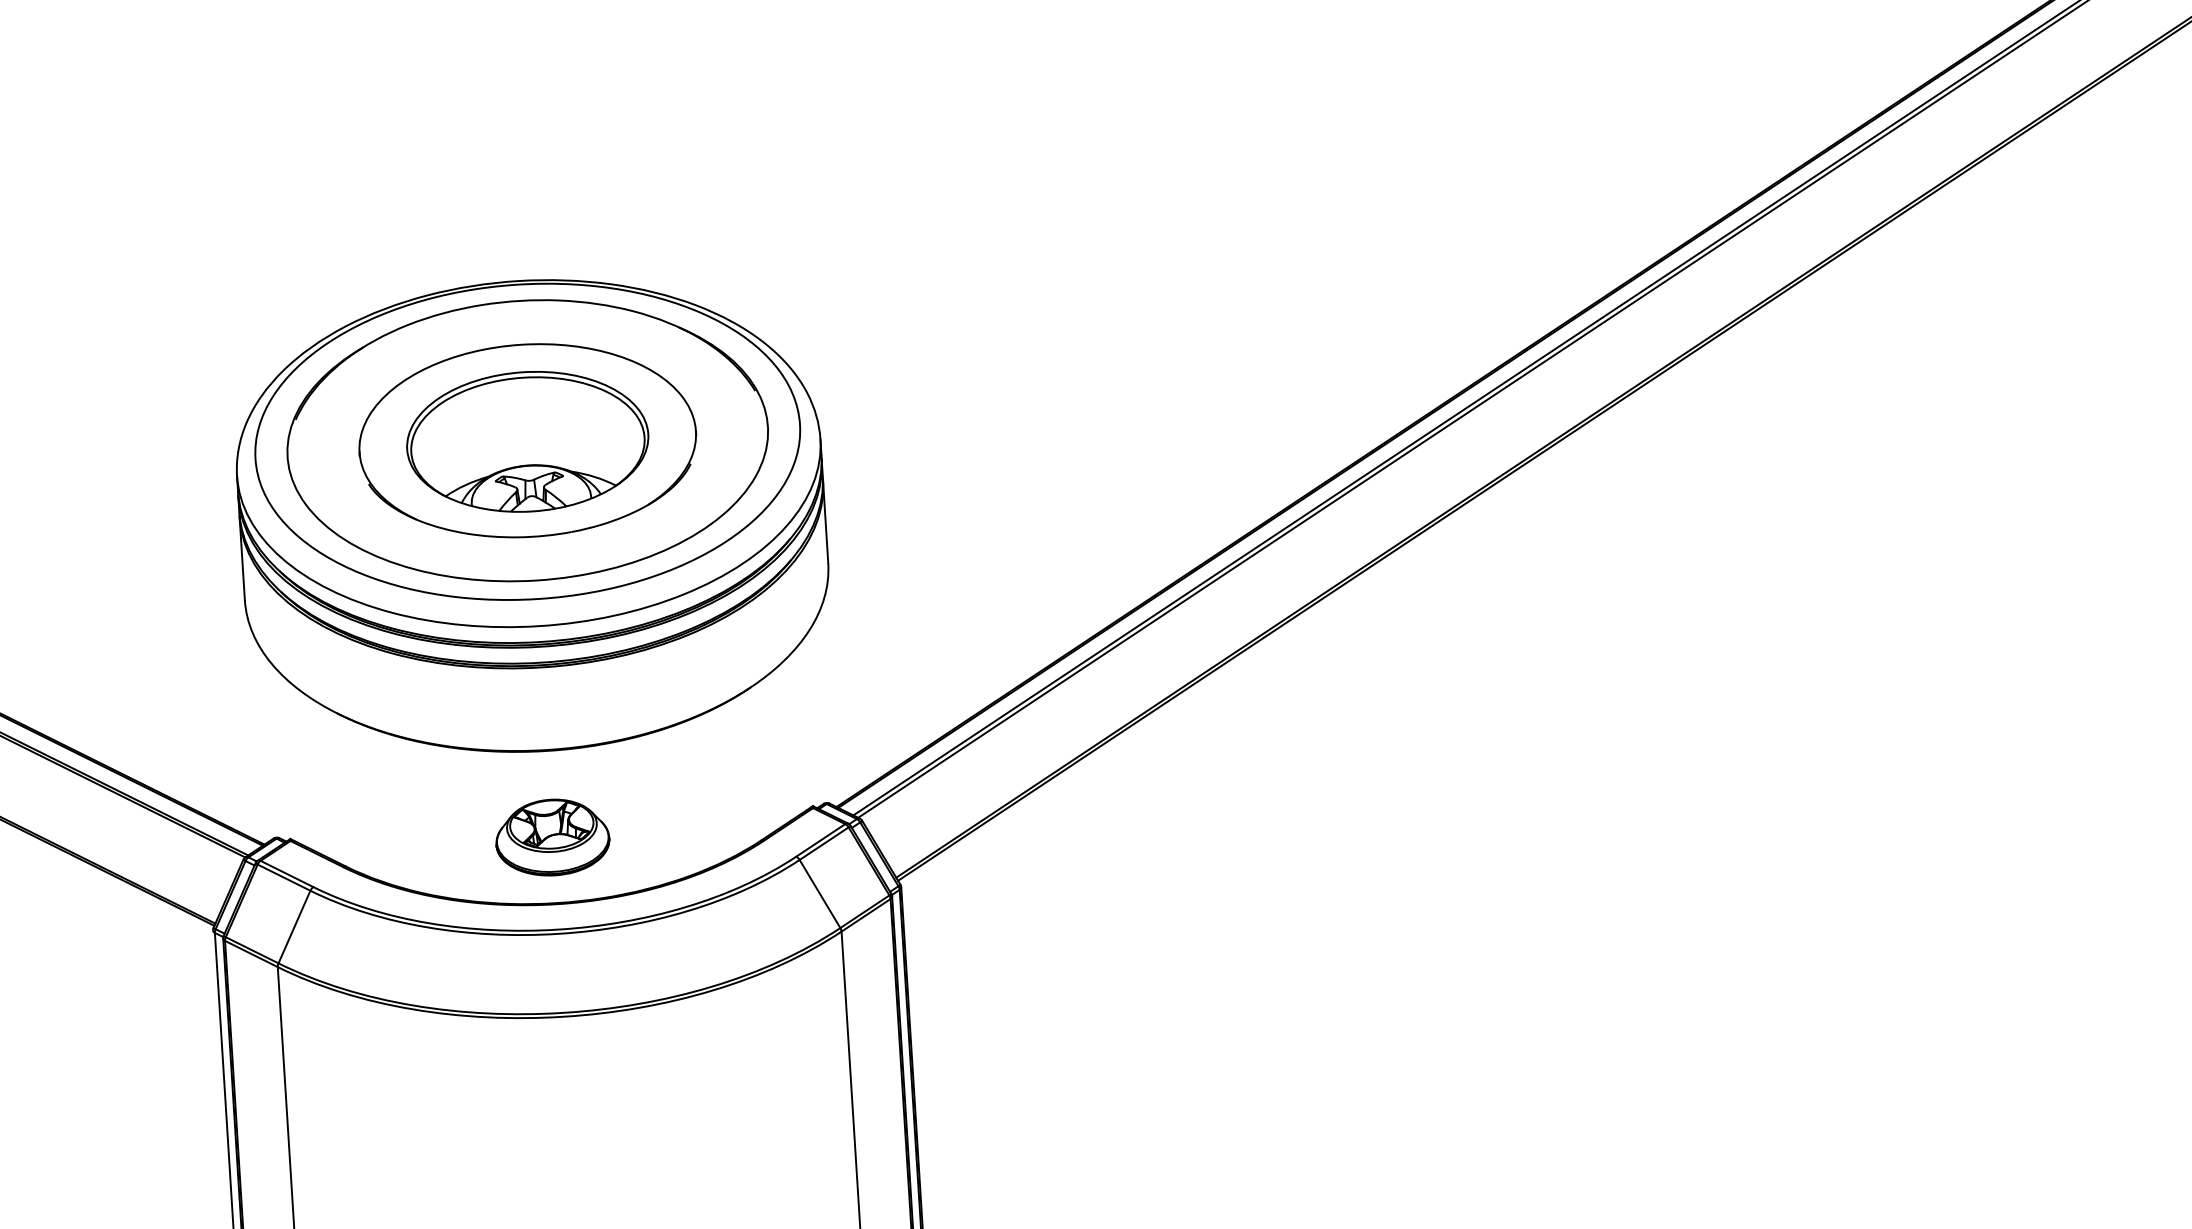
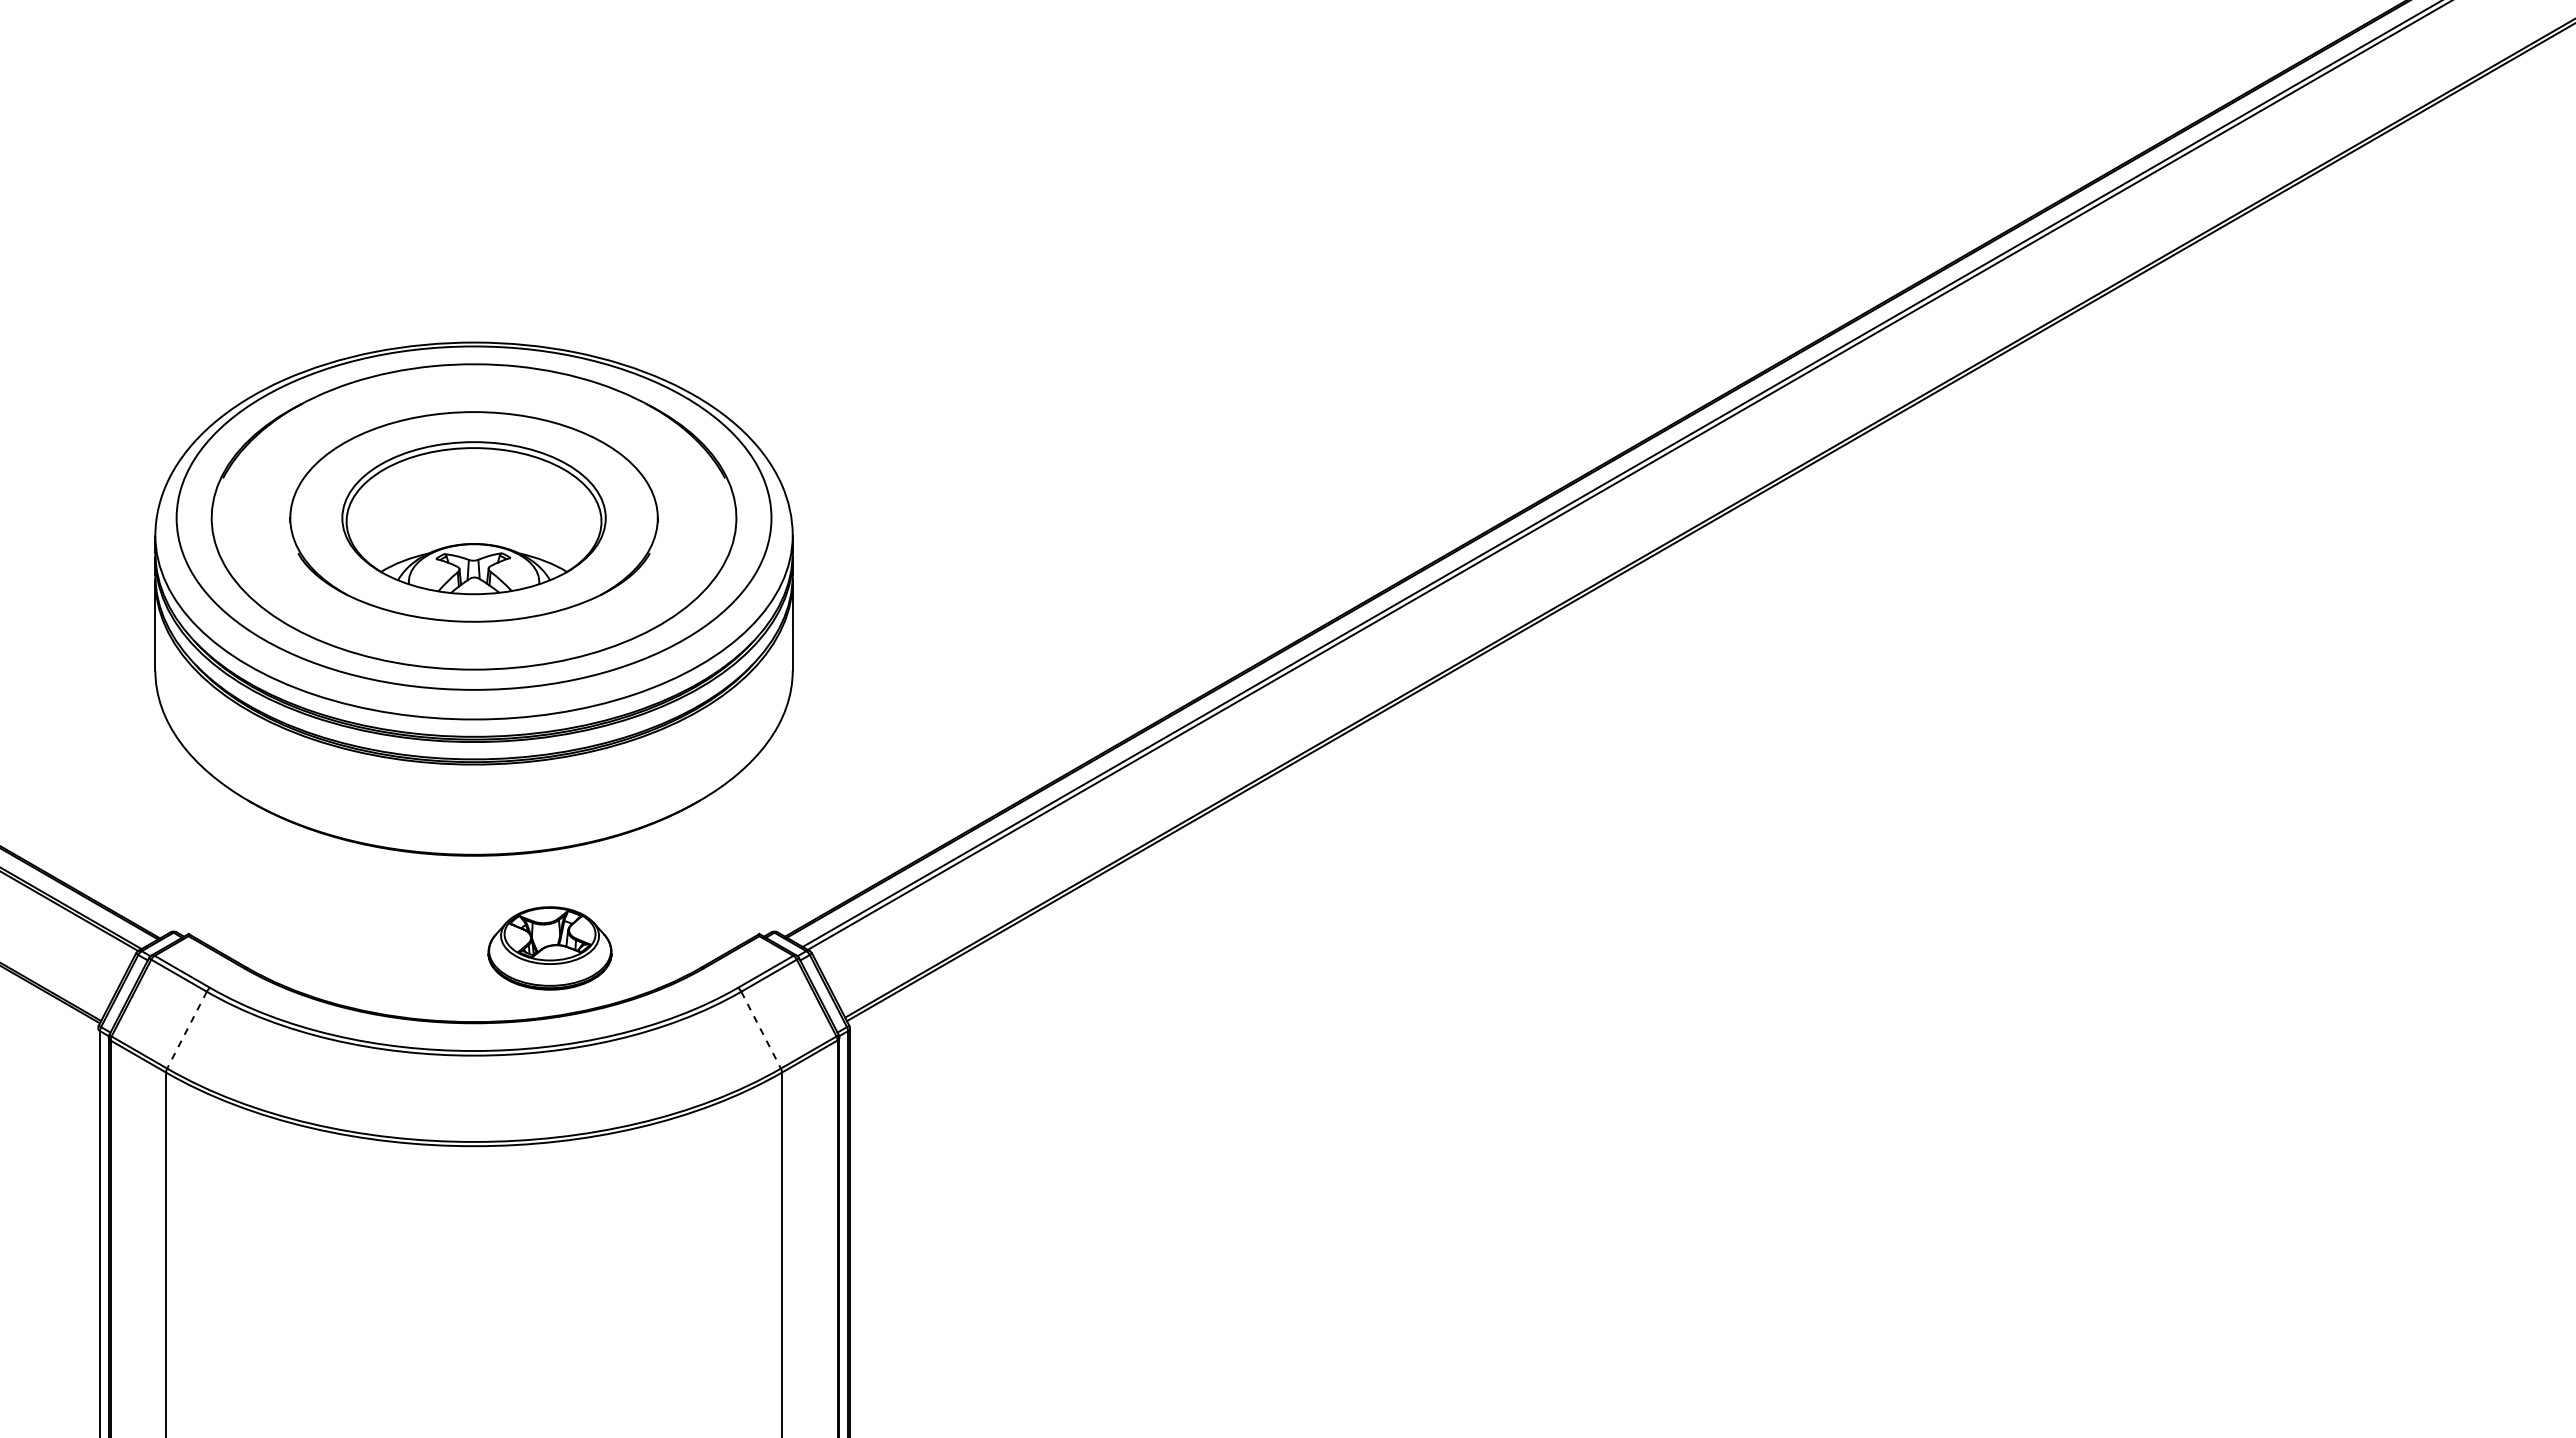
part: (552, 837) -> (549, 948), moved
line: (820, 894) -> (761, 1030), solid -> dashed
line: (294, 927) -> (186, 1030), solid -> dashed

